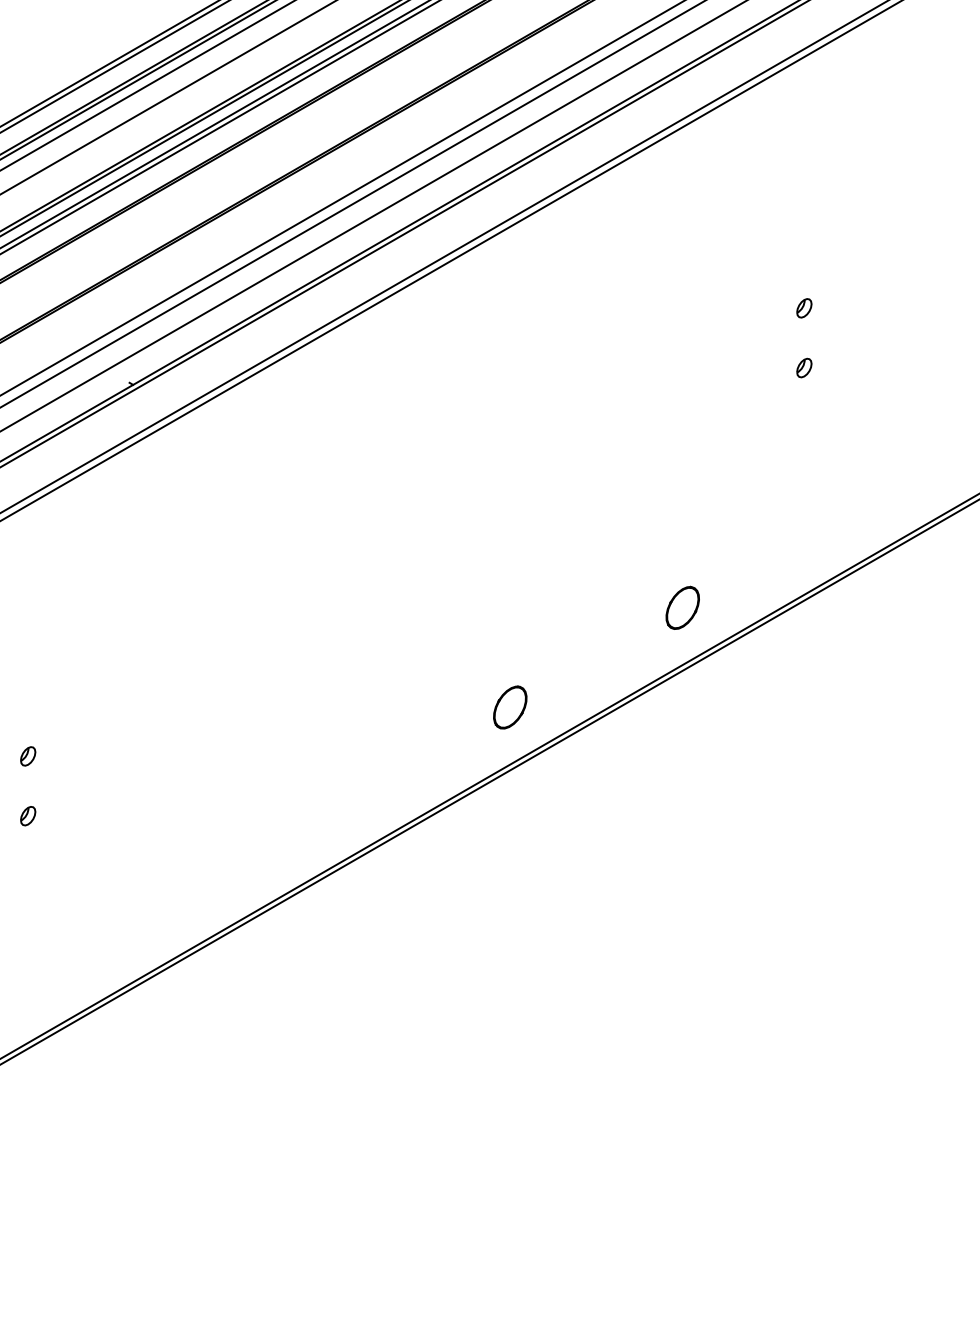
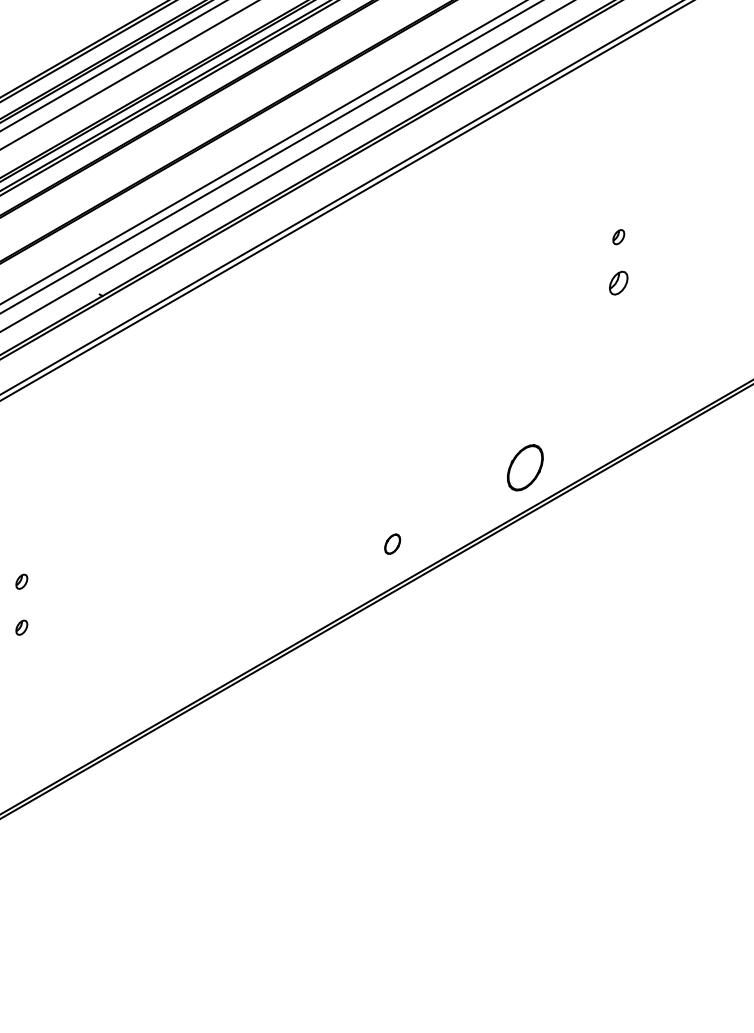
part: (804, 367) -> (618, 282), size x1.6
part: (682, 607) -> (525, 467), size x1.4
part: (510, 707) -> (392, 544), size x0.6

